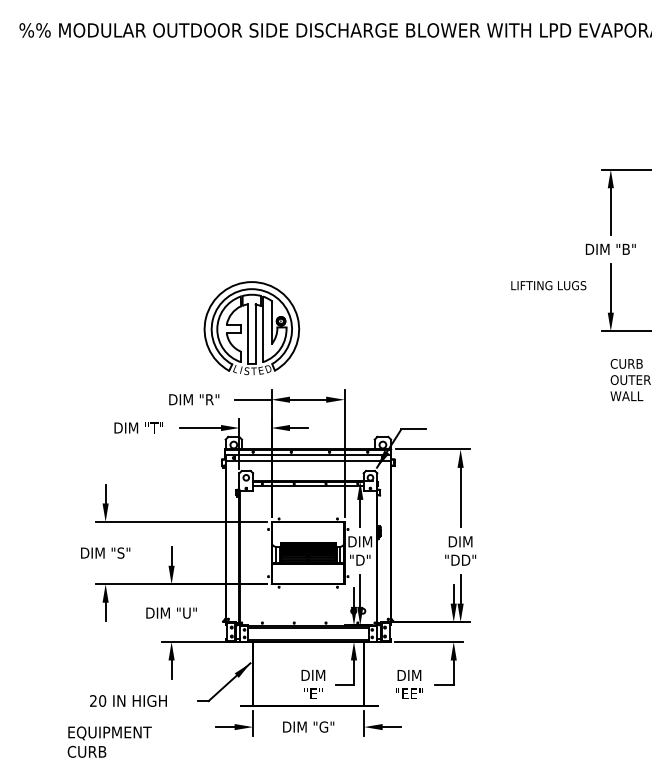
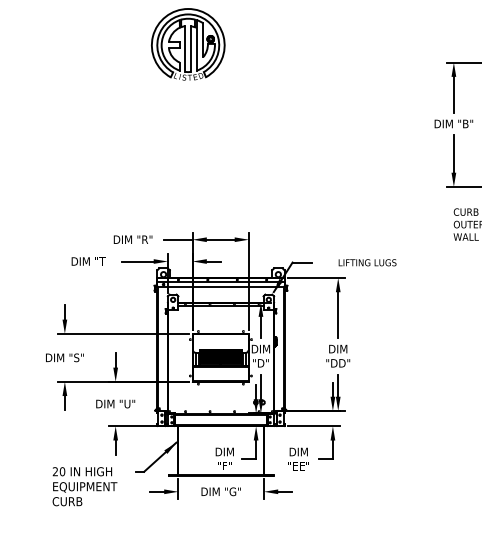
text: (548, 285) -> (367, 262), moved
part: (251, 328) -> (187, 44), moved
text: (109, 741) -> (84, 493), moved

